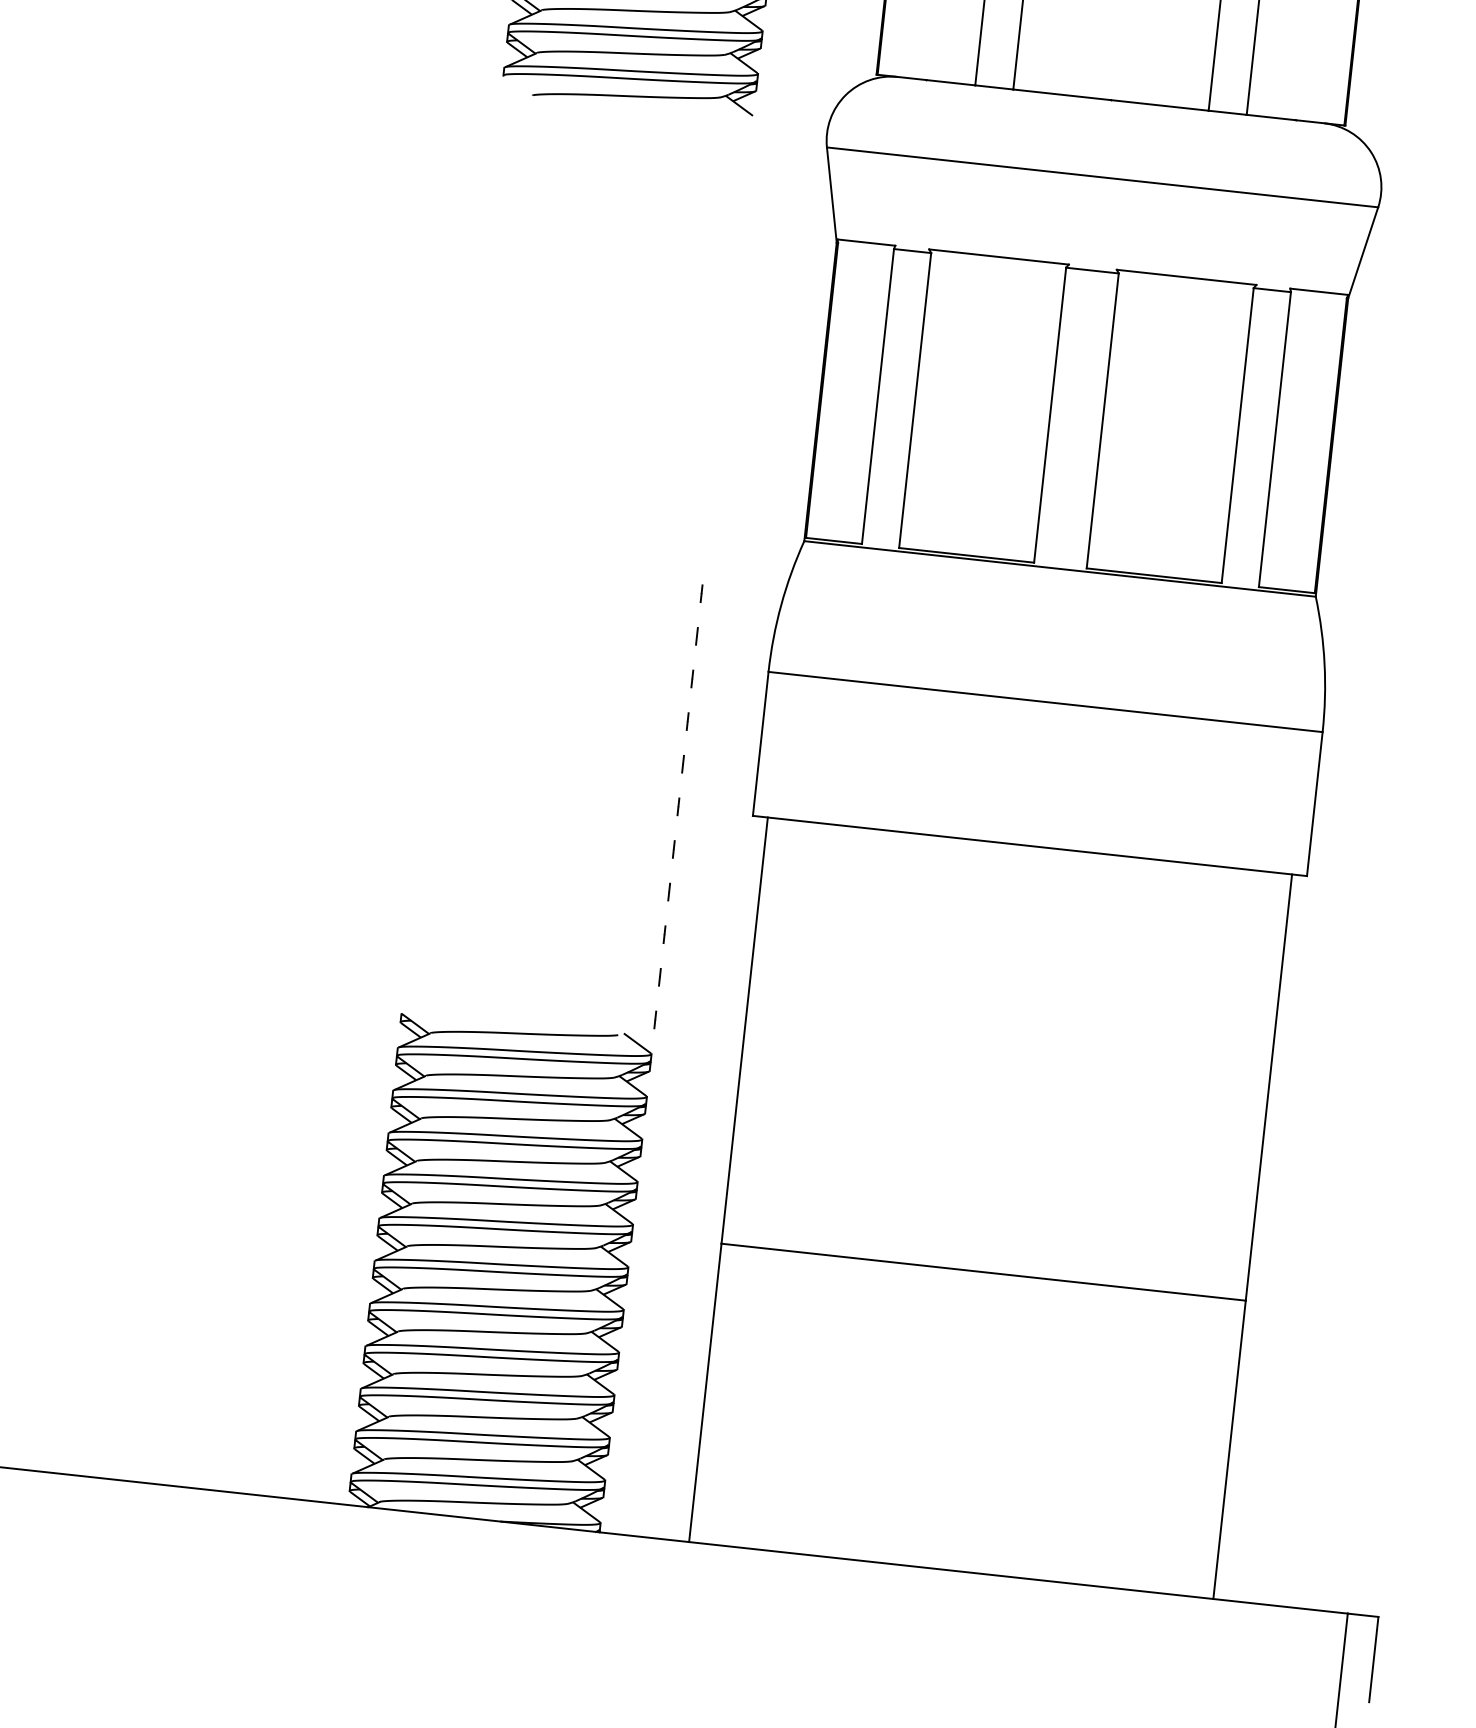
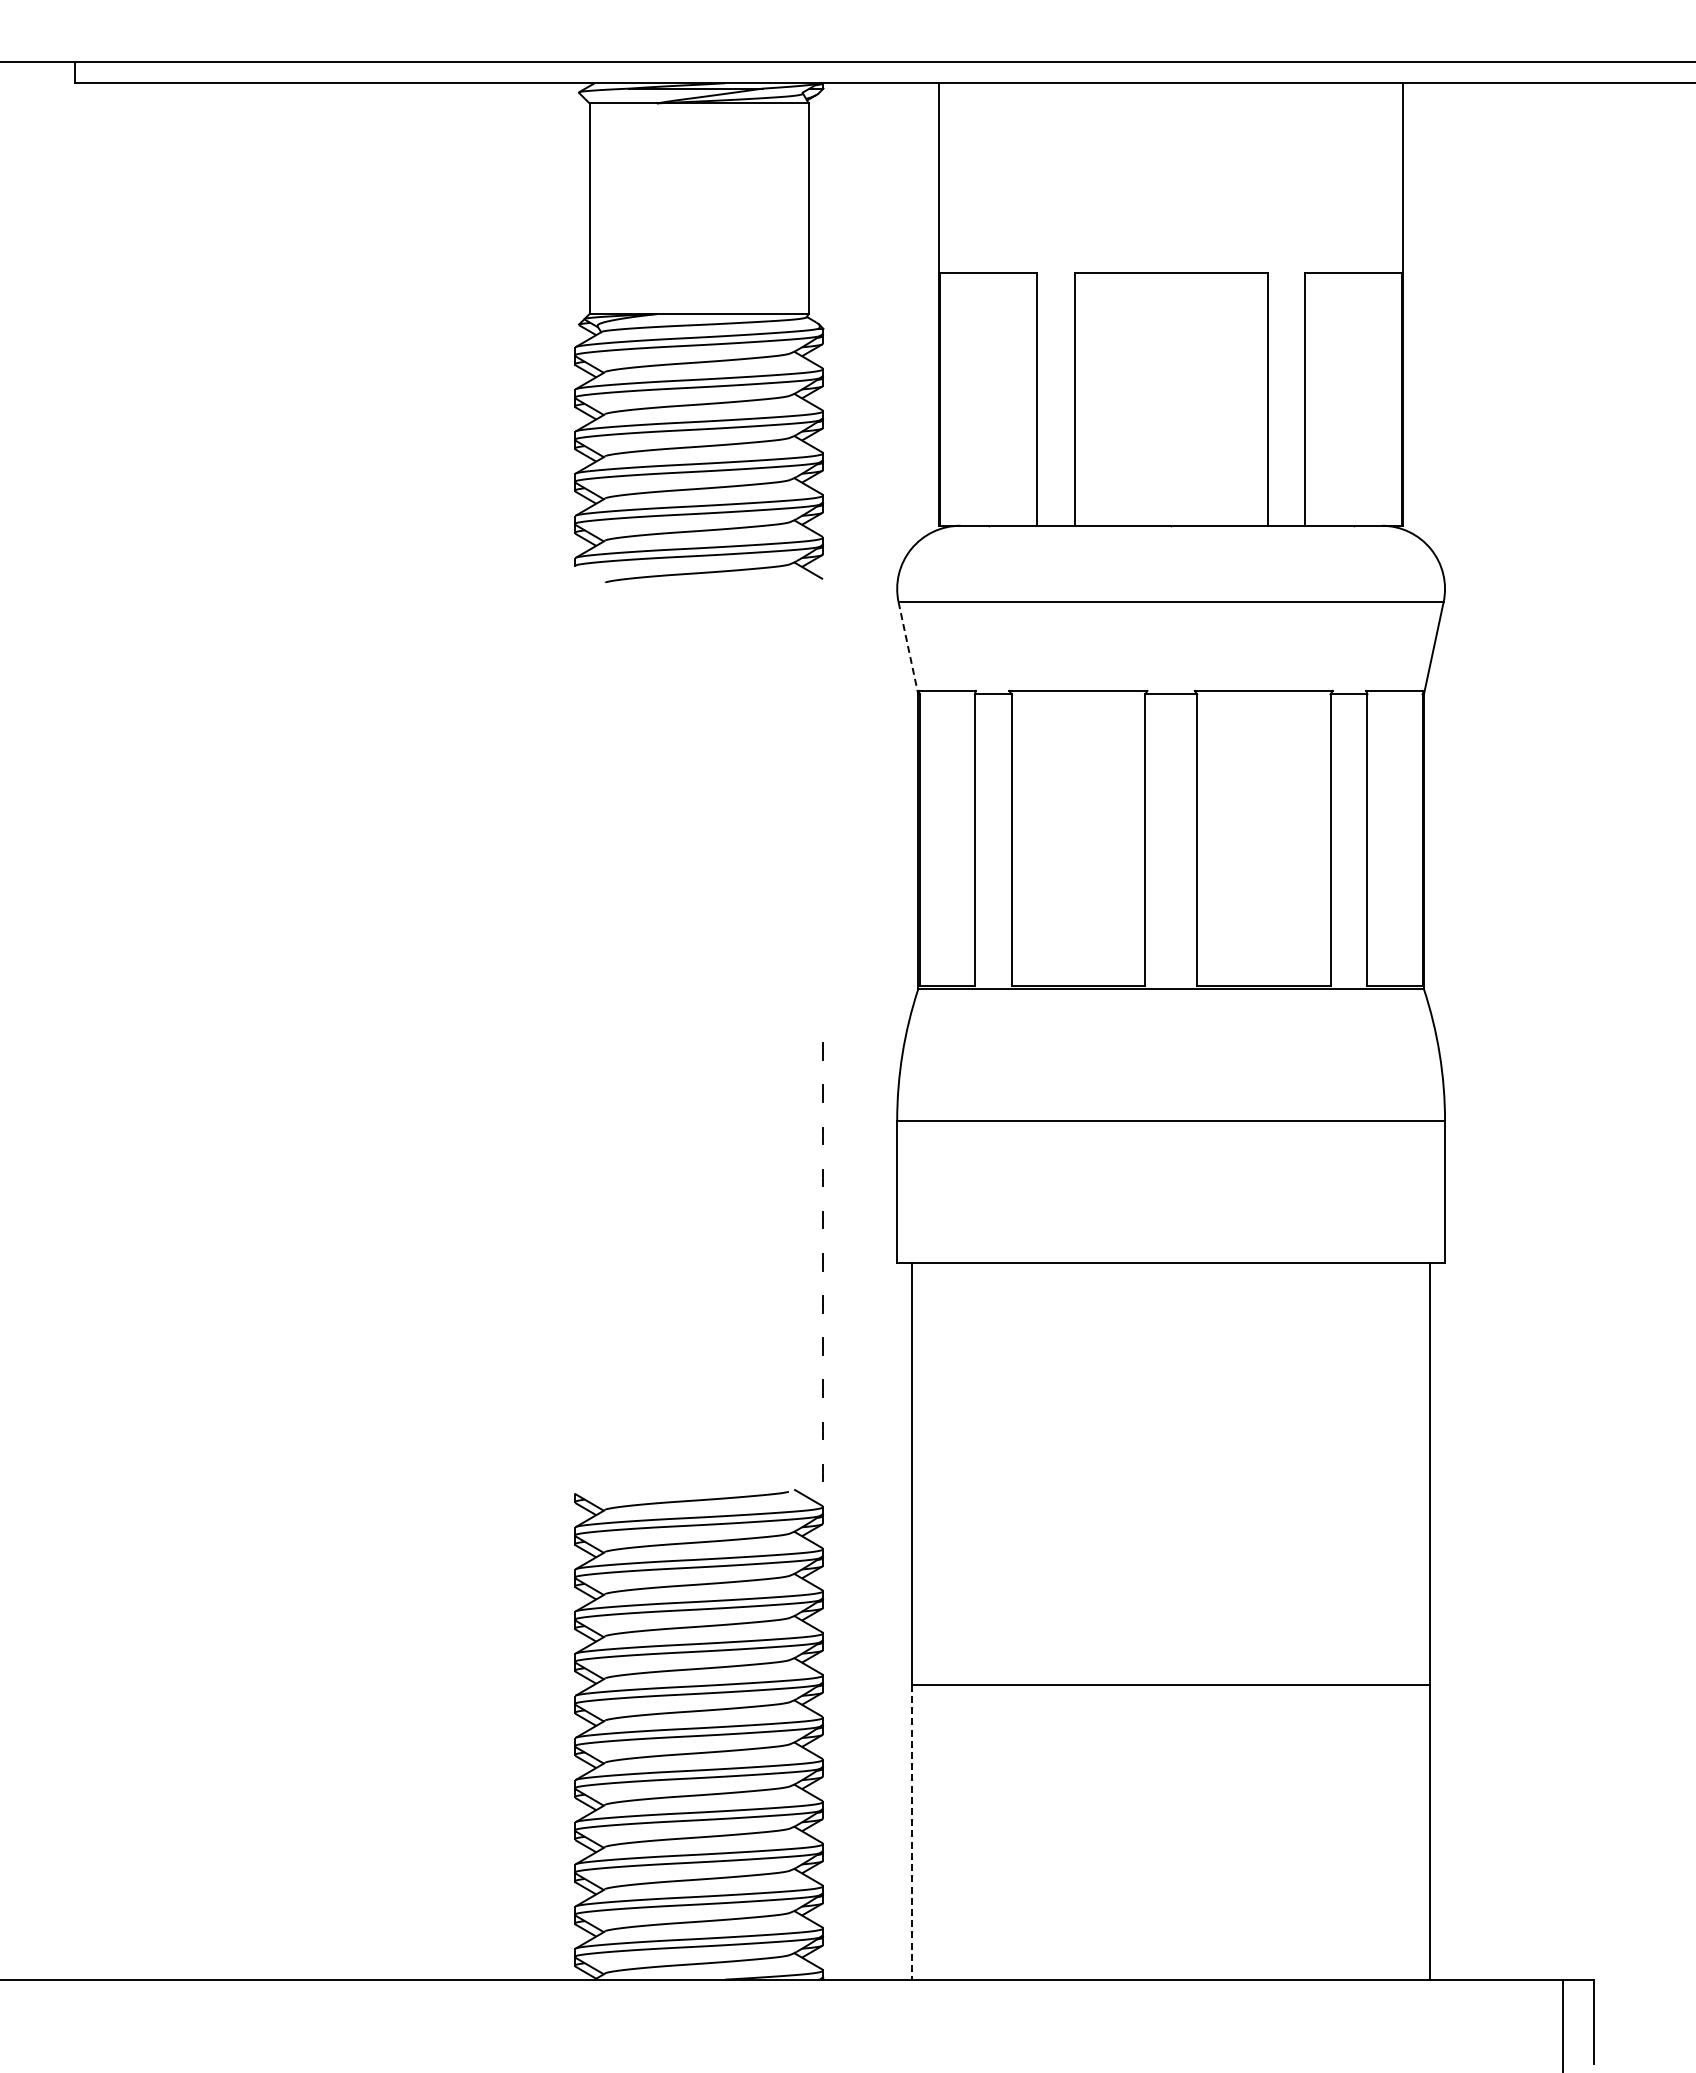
line: (831, 195) -> (908, 648), solid -> dashed
line: (704, 1393) -> (911, 1832), solid -> dashed

